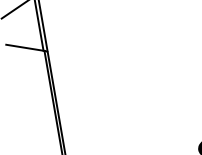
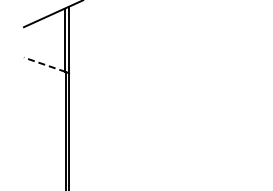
line: (24, 47) -> (44, 64), solid -> dashed

